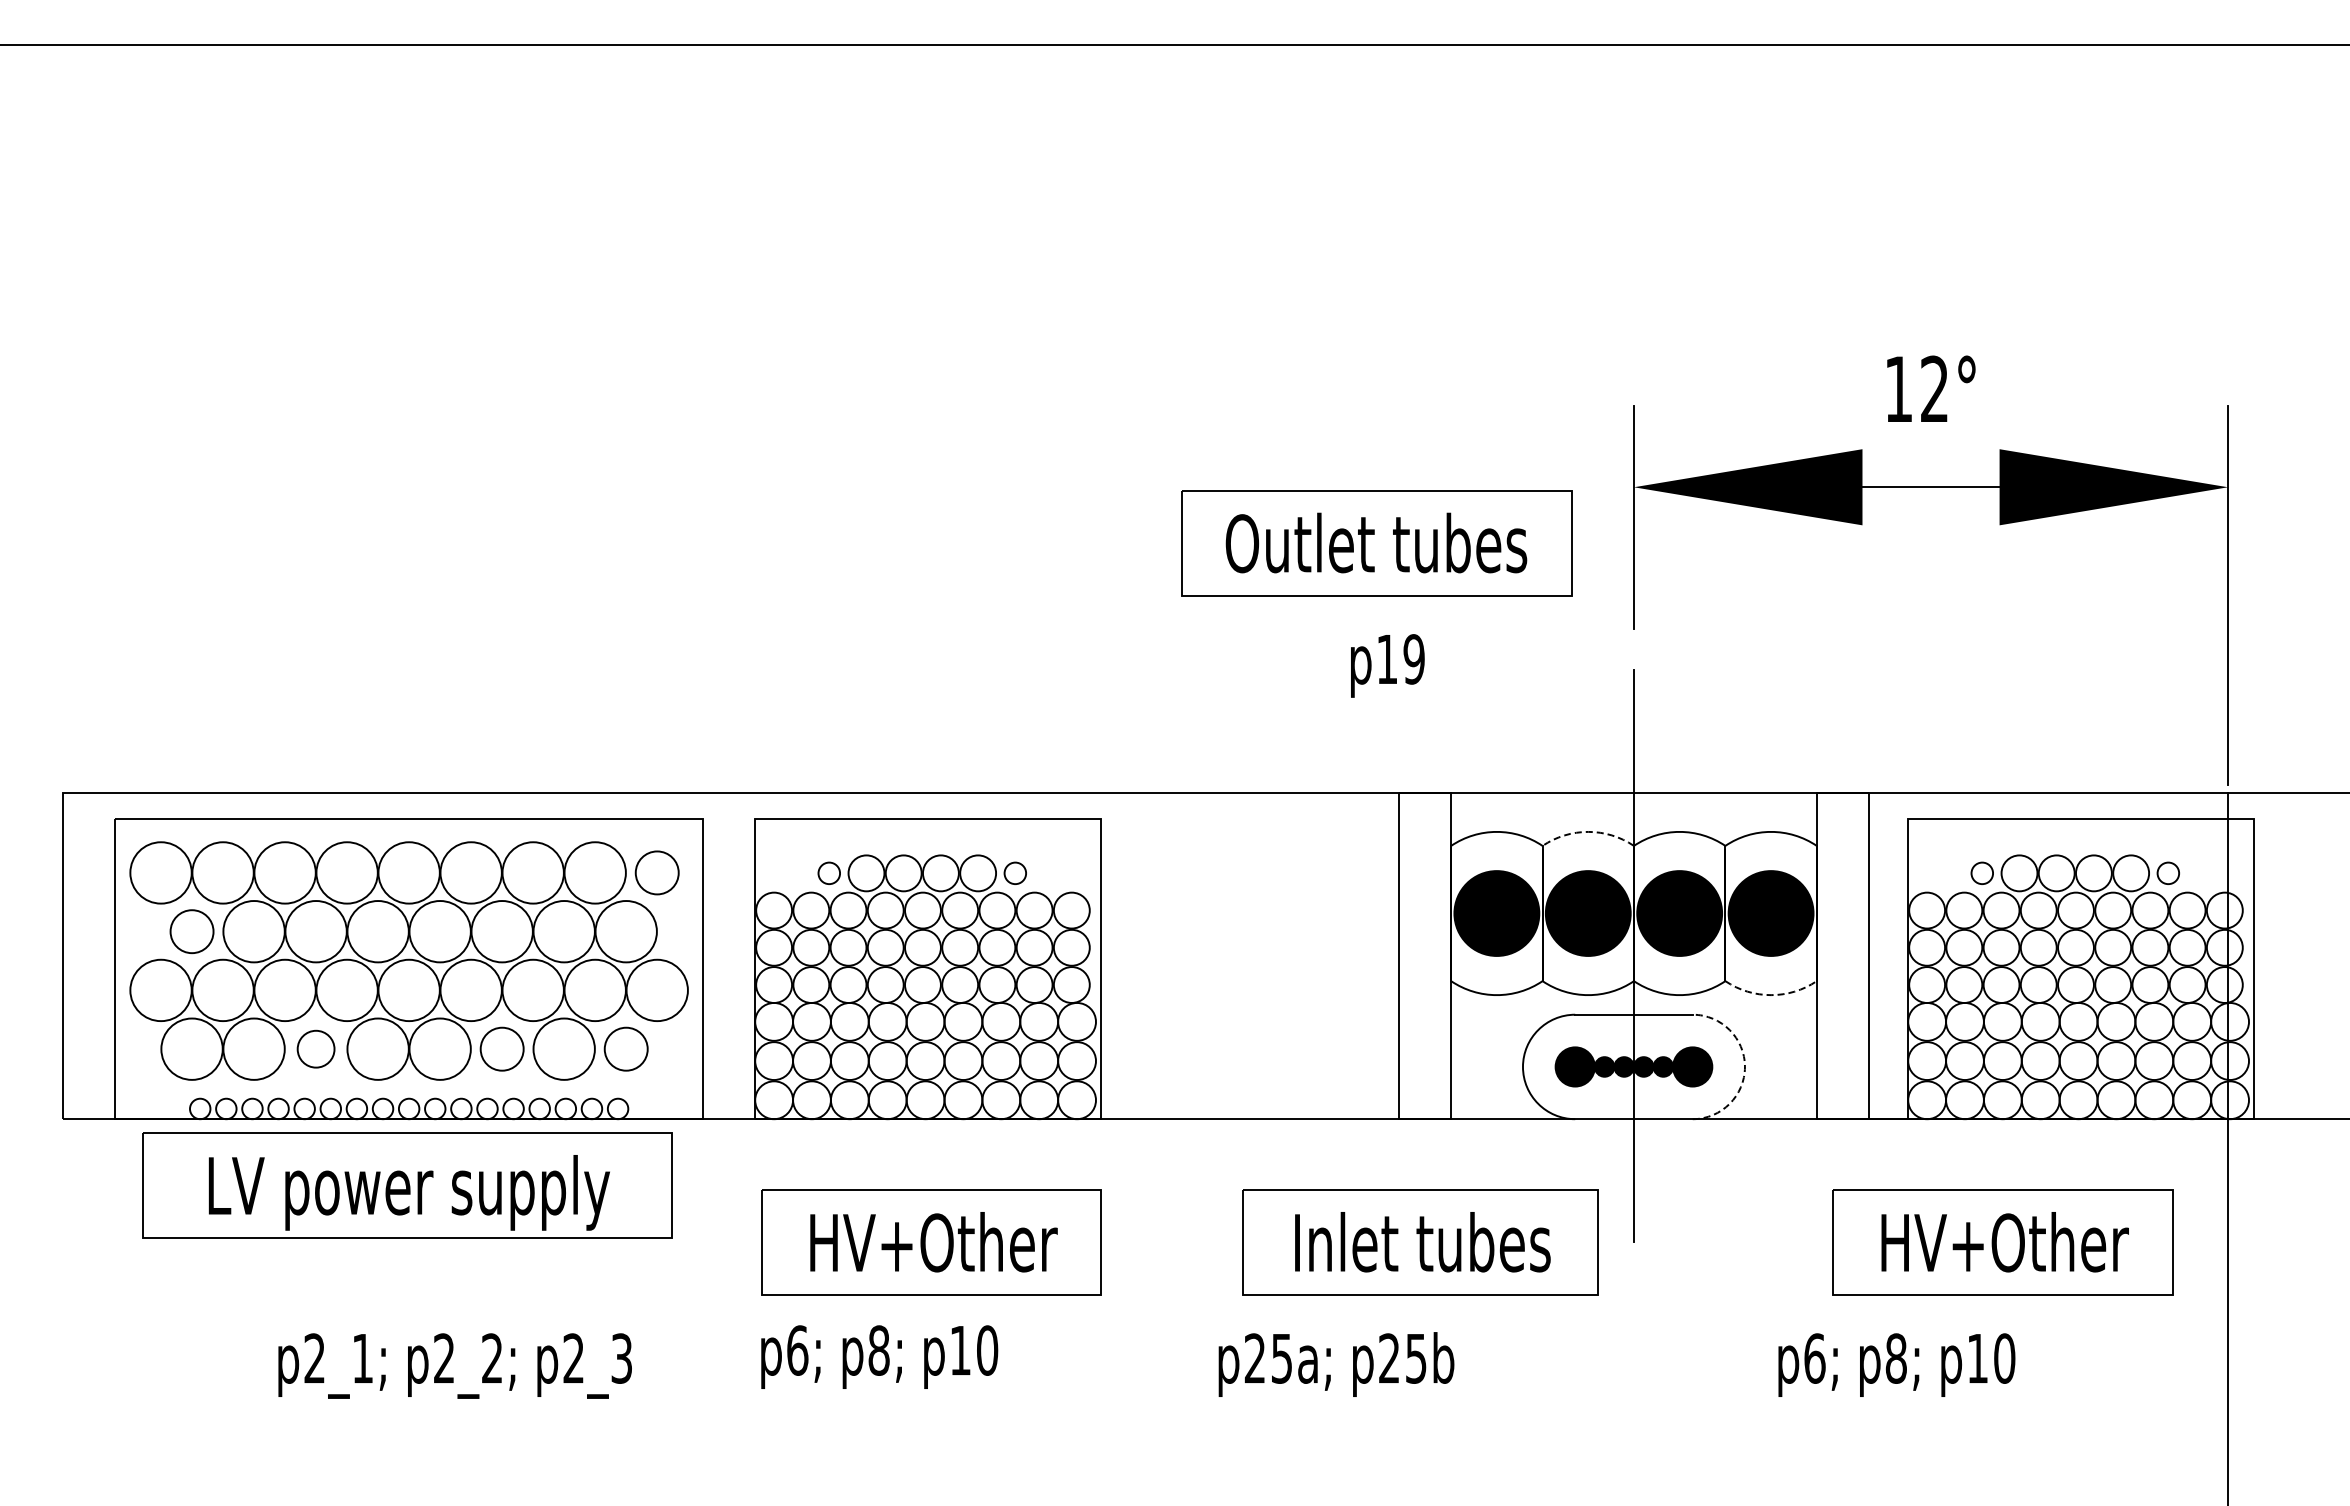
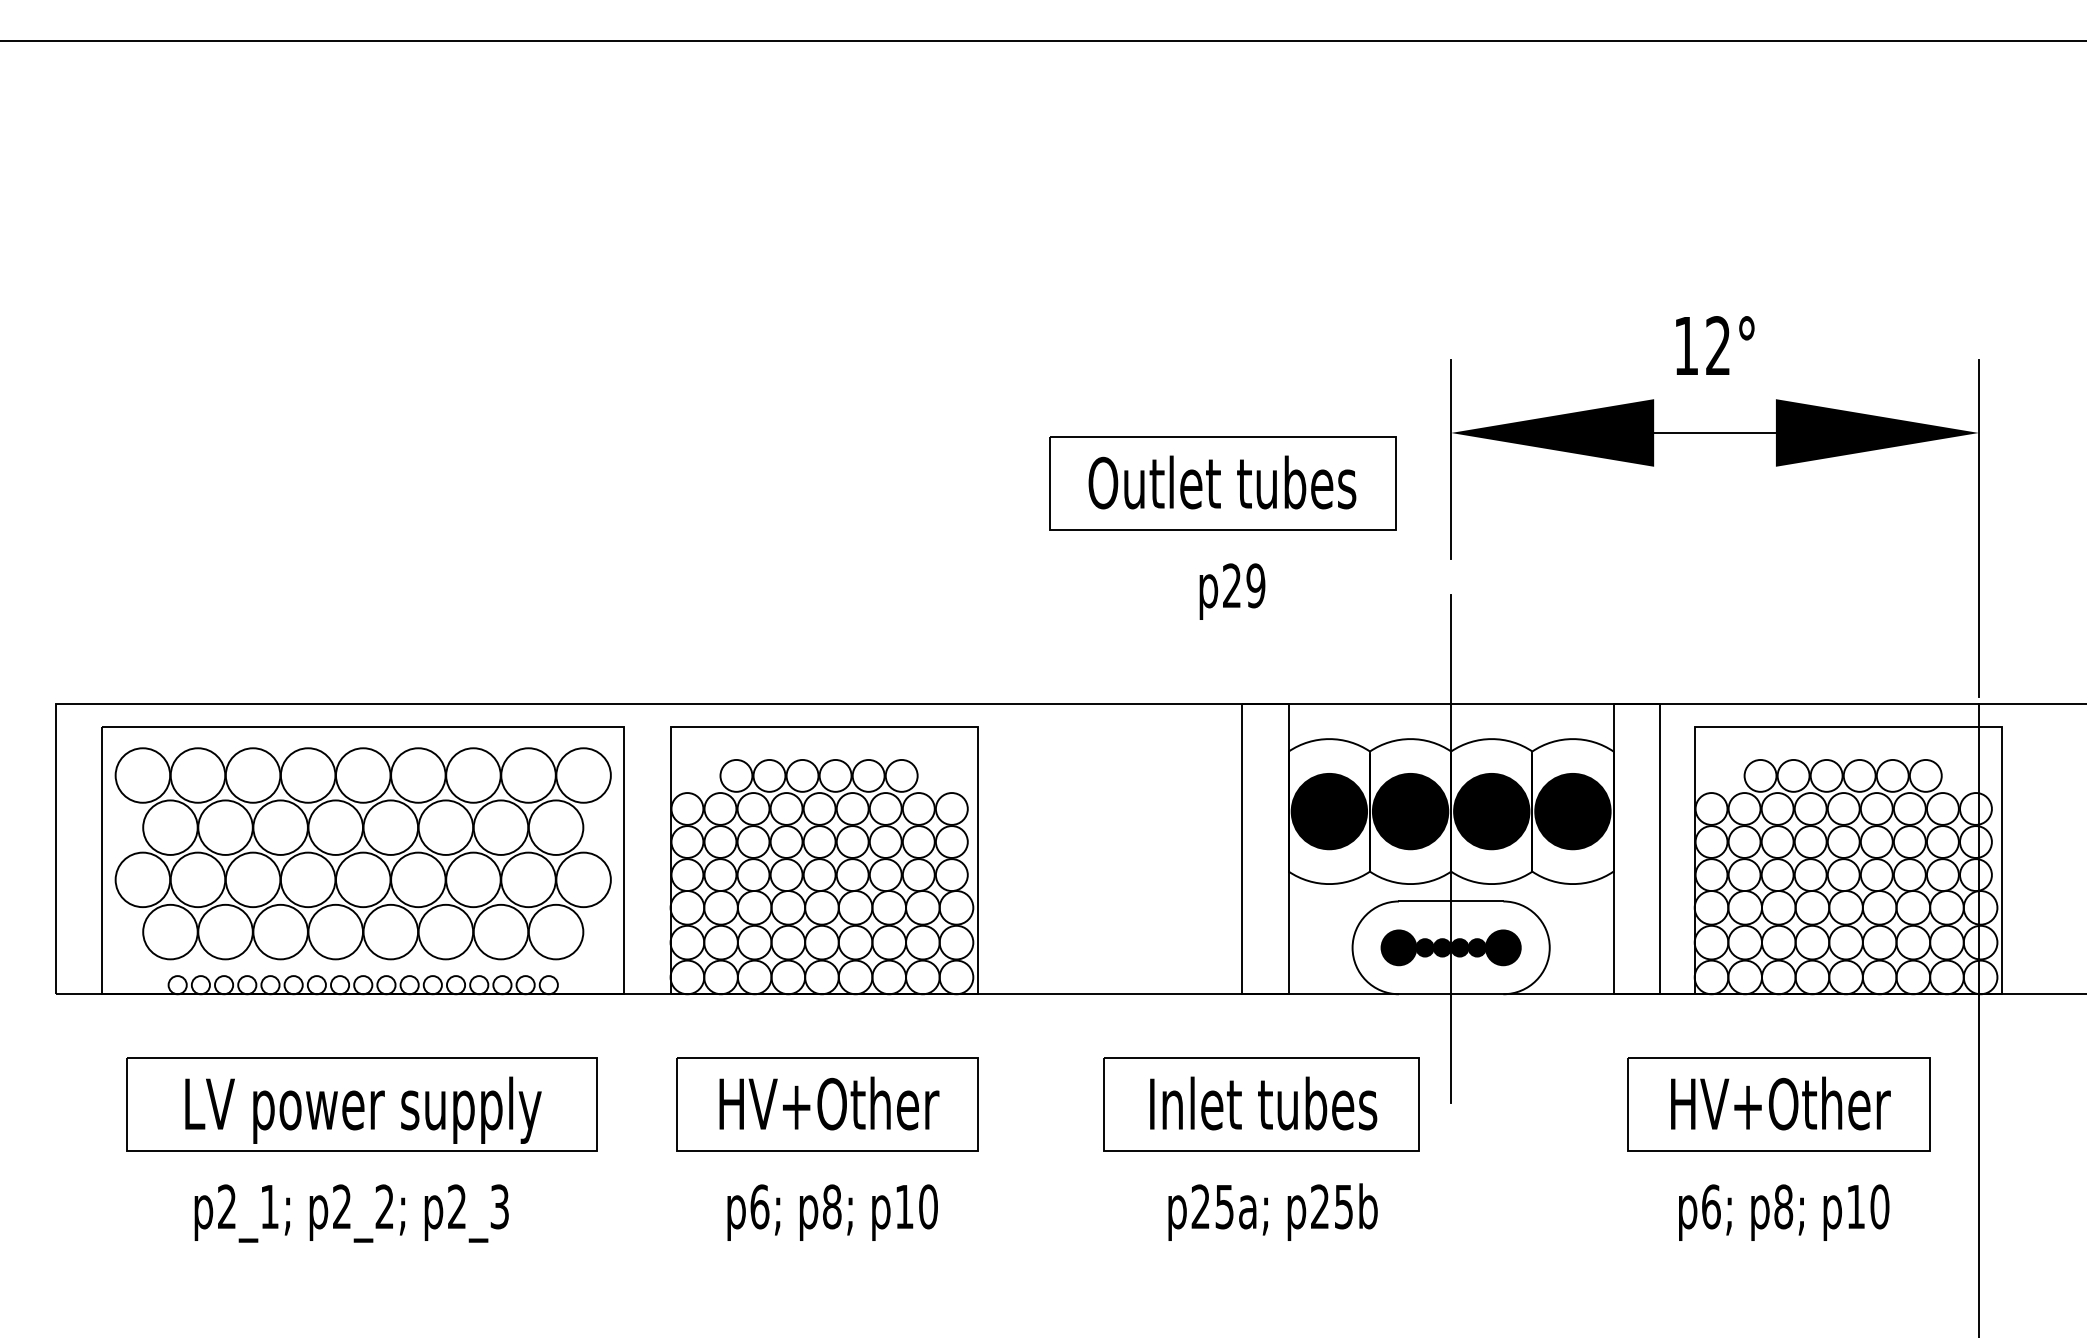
text: (1386, 658) -> (1231, 585), p19 -> p29
arc: (1588, 831) -> (1410, 738), dashed -> solid
circle: (656, 872) -> (582, 775), size x1.43
circle: (829, 873) -> (736, 776), size x1.67
circle: (1015, 873) -> (901, 776), size x1.67
circle: (1982, 873) -> (1760, 776), size x1.67
circle: (2168, 873) -> (1925, 776), size x1.67
circle: (191, 931) -> (169, 827), size x1.43
arc: (1771, 995) -> (1573, 884), dashed -> solid
circle: (315, 1048) -> (280, 931), size x1.67
circle: (501, 1048) -> (445, 931), size x1.43
circle: (625, 1048) -> (555, 931), size x1.43
arc: (1744, 1066) -> (1549, 947), dashed -> solid
part: (407, 1185) -> (361, 1103), moved
text: (879, 1356) -> (832, 1212), moved
text: (1336, 1364) -> (1273, 1212), moved
text: (1896, 1364) -> (1783, 1212), moved
text: (454, 1365) -> (351, 1213), moved

